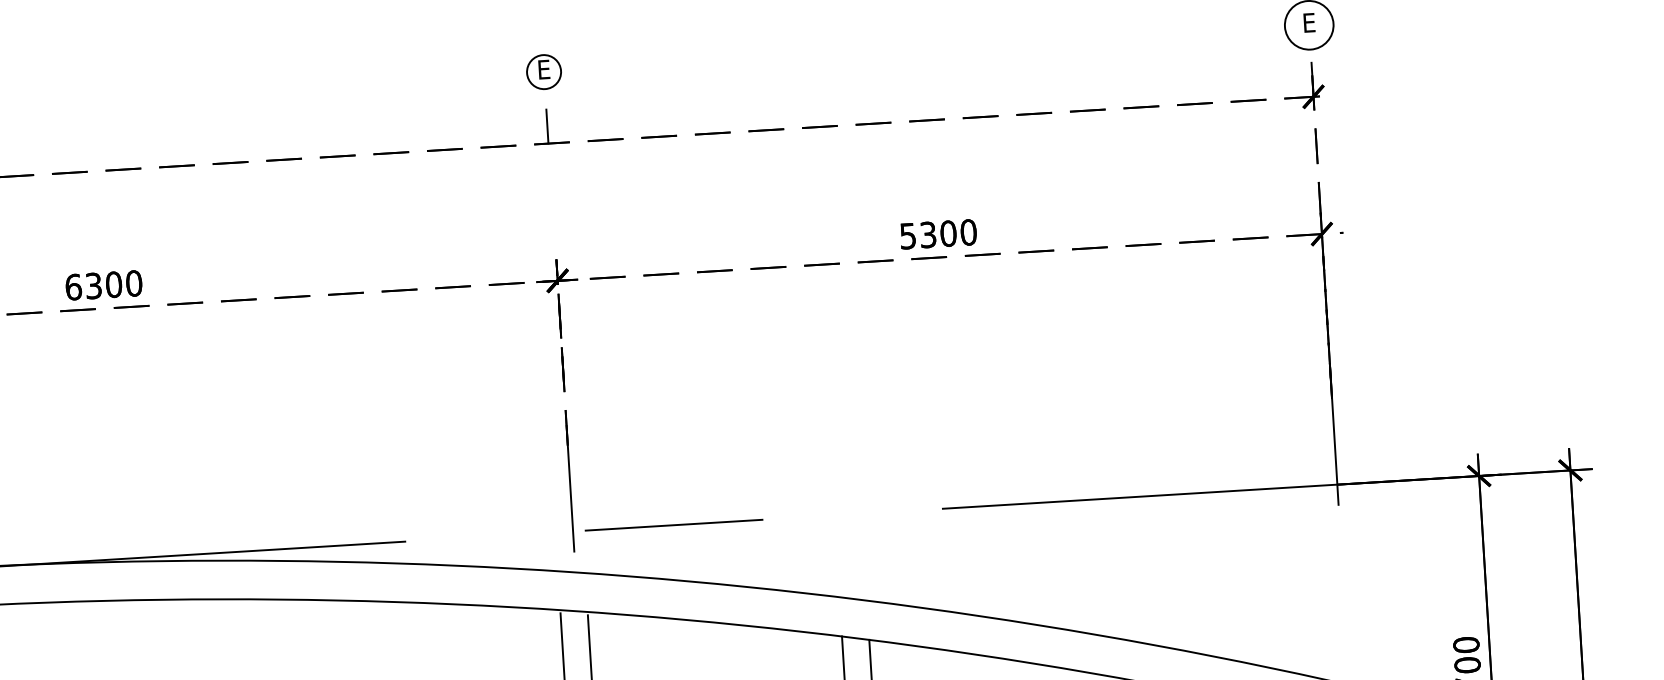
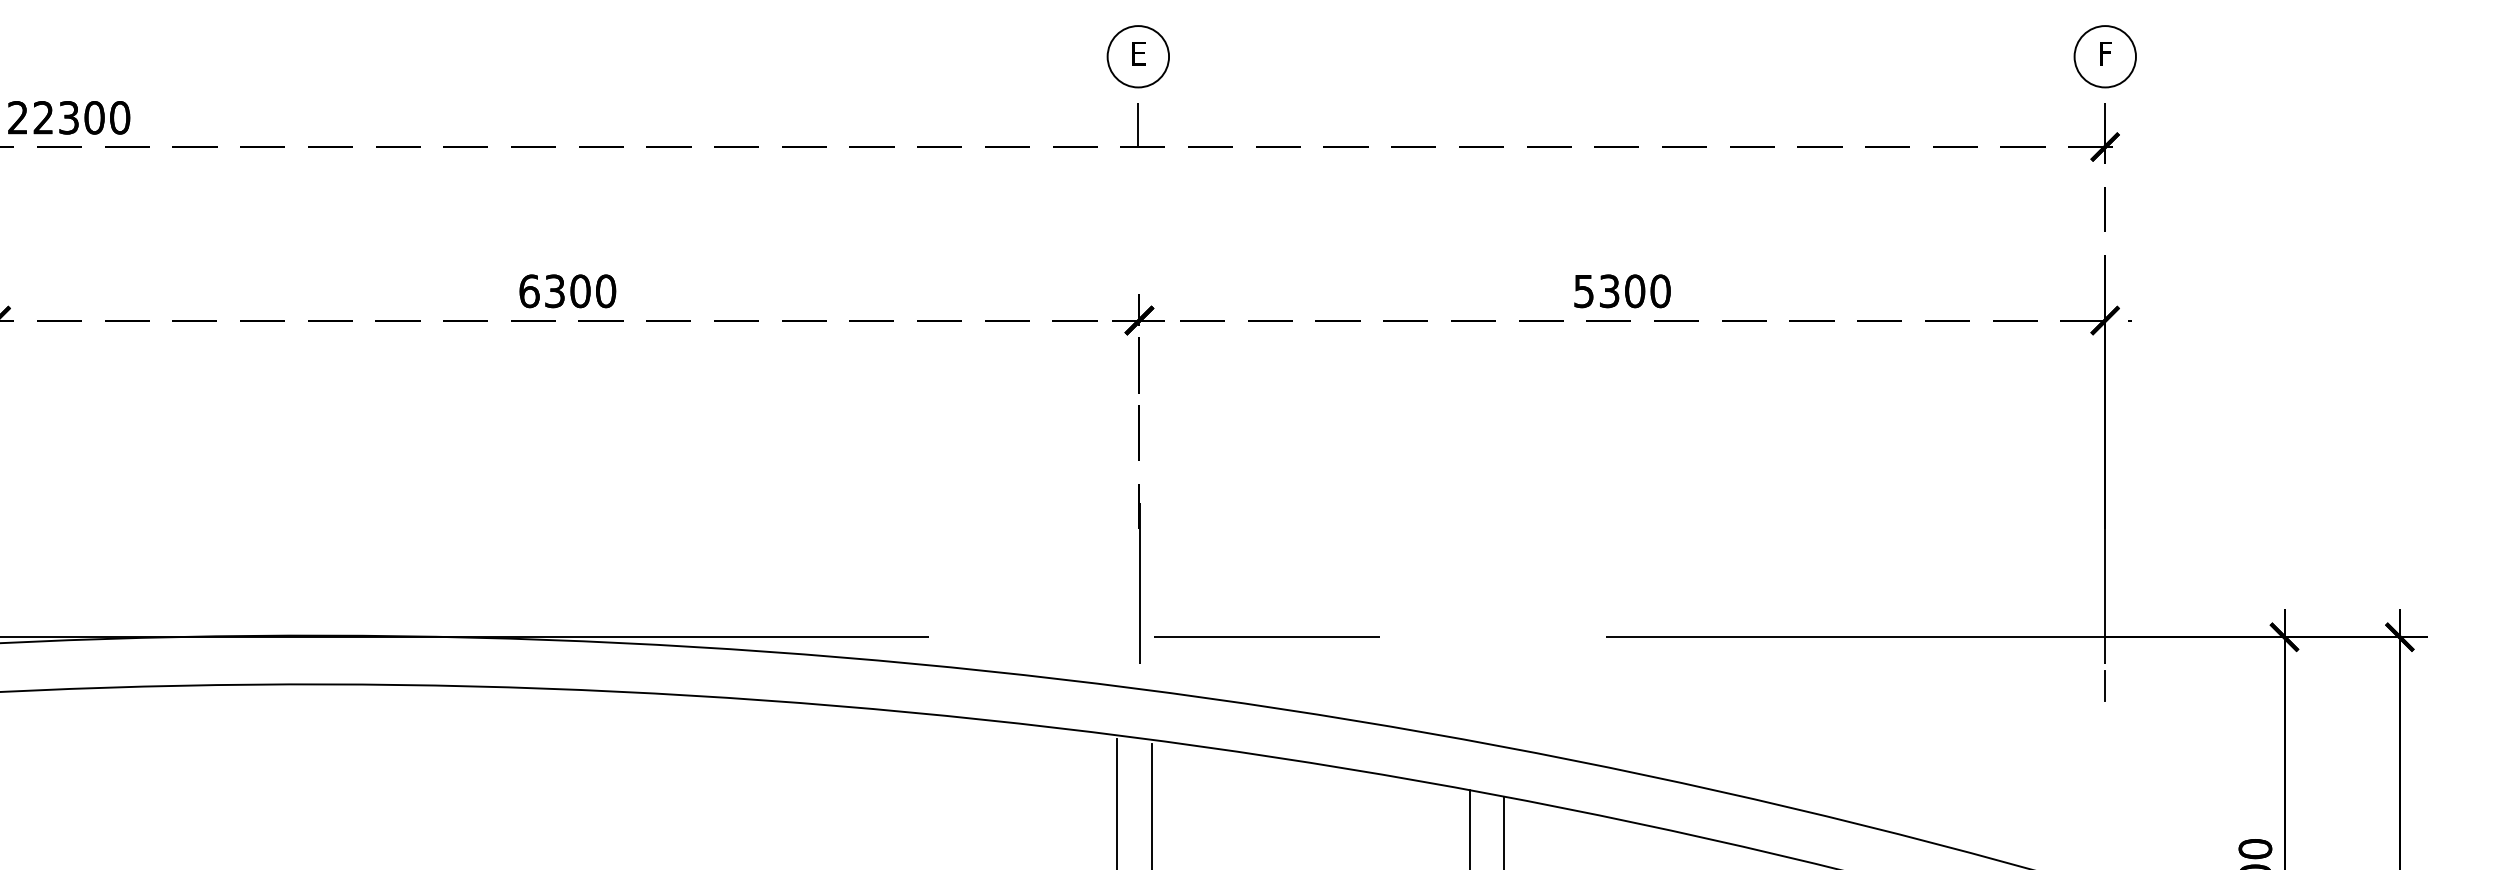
text: (1309, 22) -> (2105, 53), E -> F
circle: (544, 71) -> (1138, 56), size x1.43
line: (1339, 522) -> (2105, 685), added

